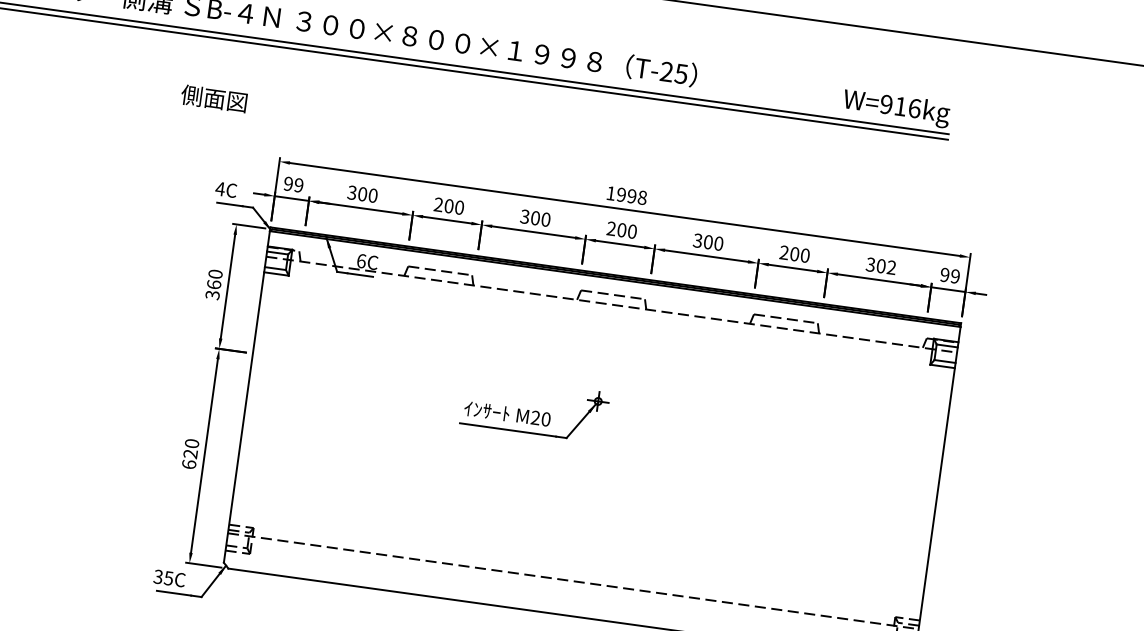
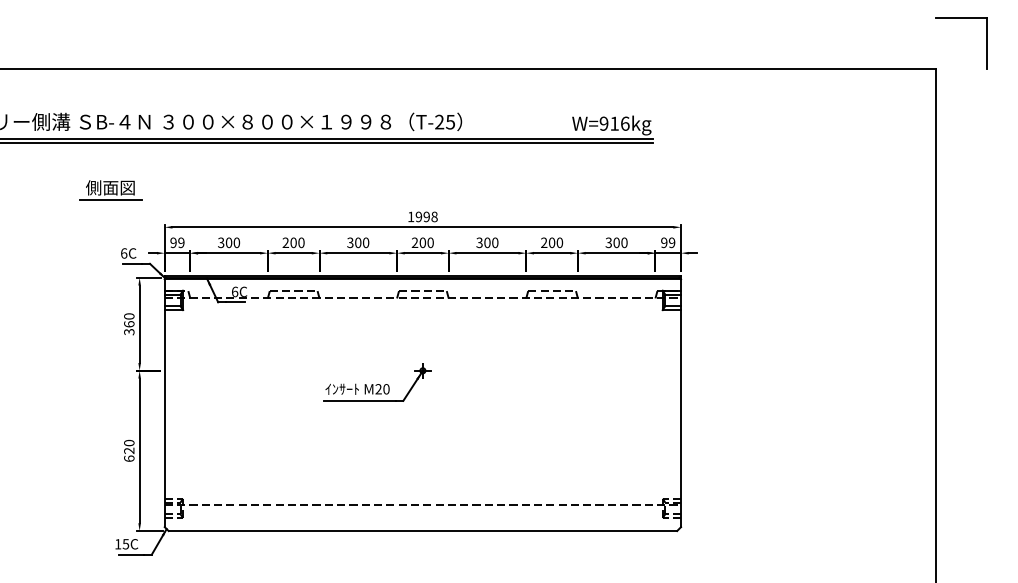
line: (211, 115) -> (110, 200), added
text: (219, 188) -> (123, 253), 4C -> 6C
text: (891, 267) -> (624, 242), 302 -> 300
text: (158, 577) -> (118, 544), 35C -> 15C

